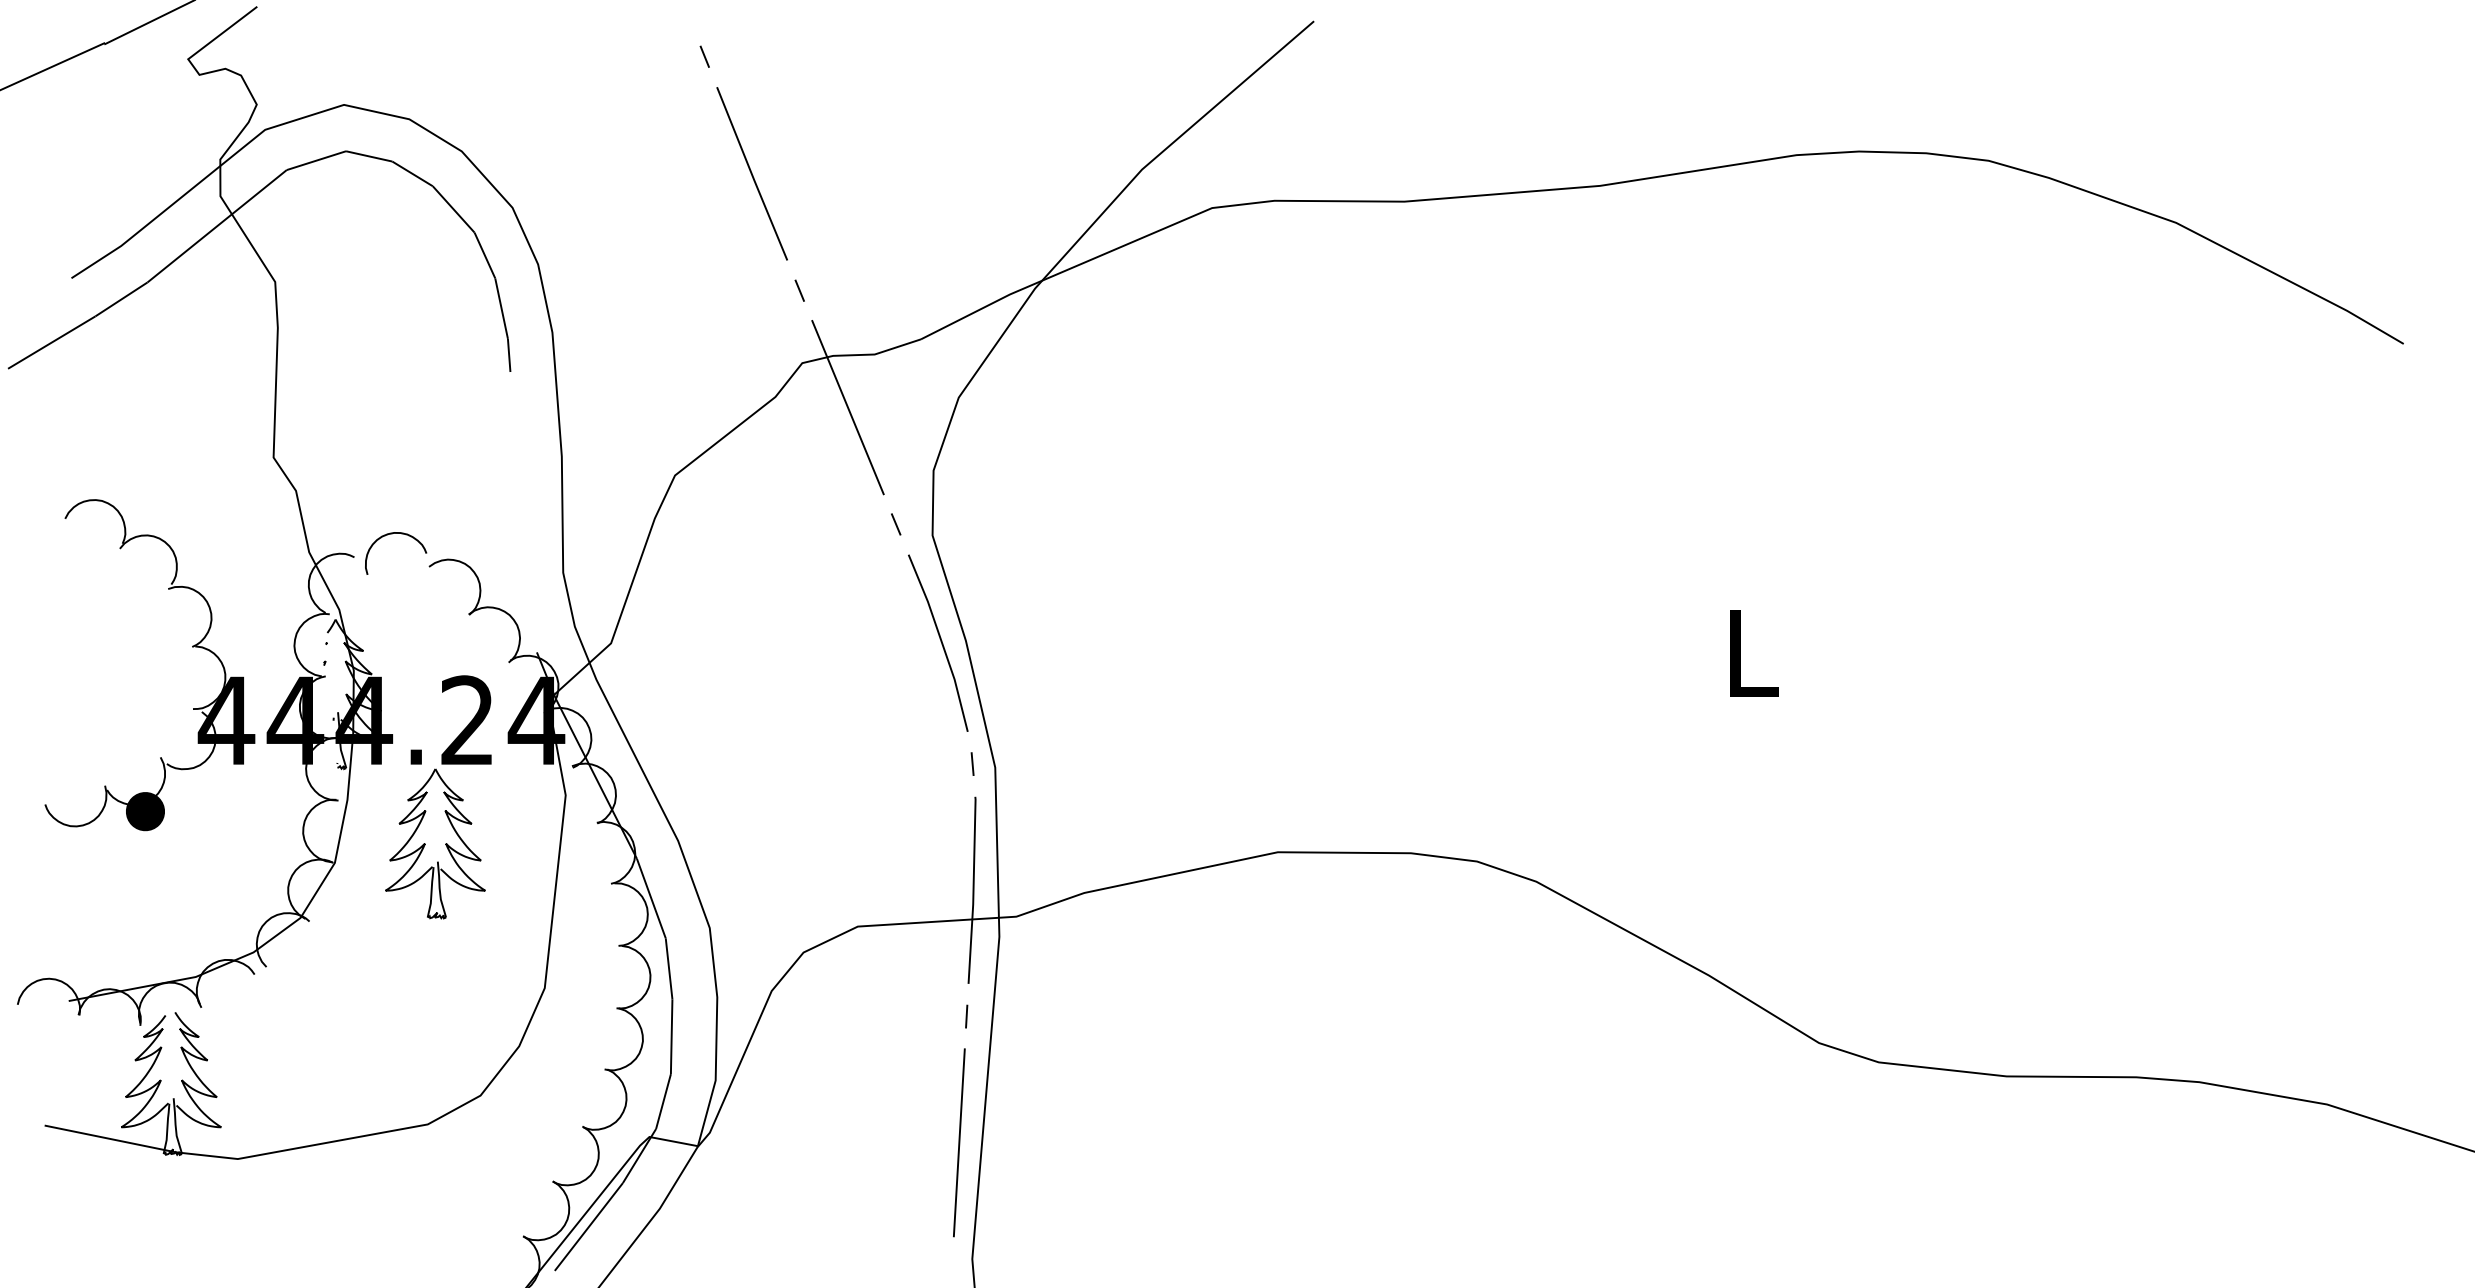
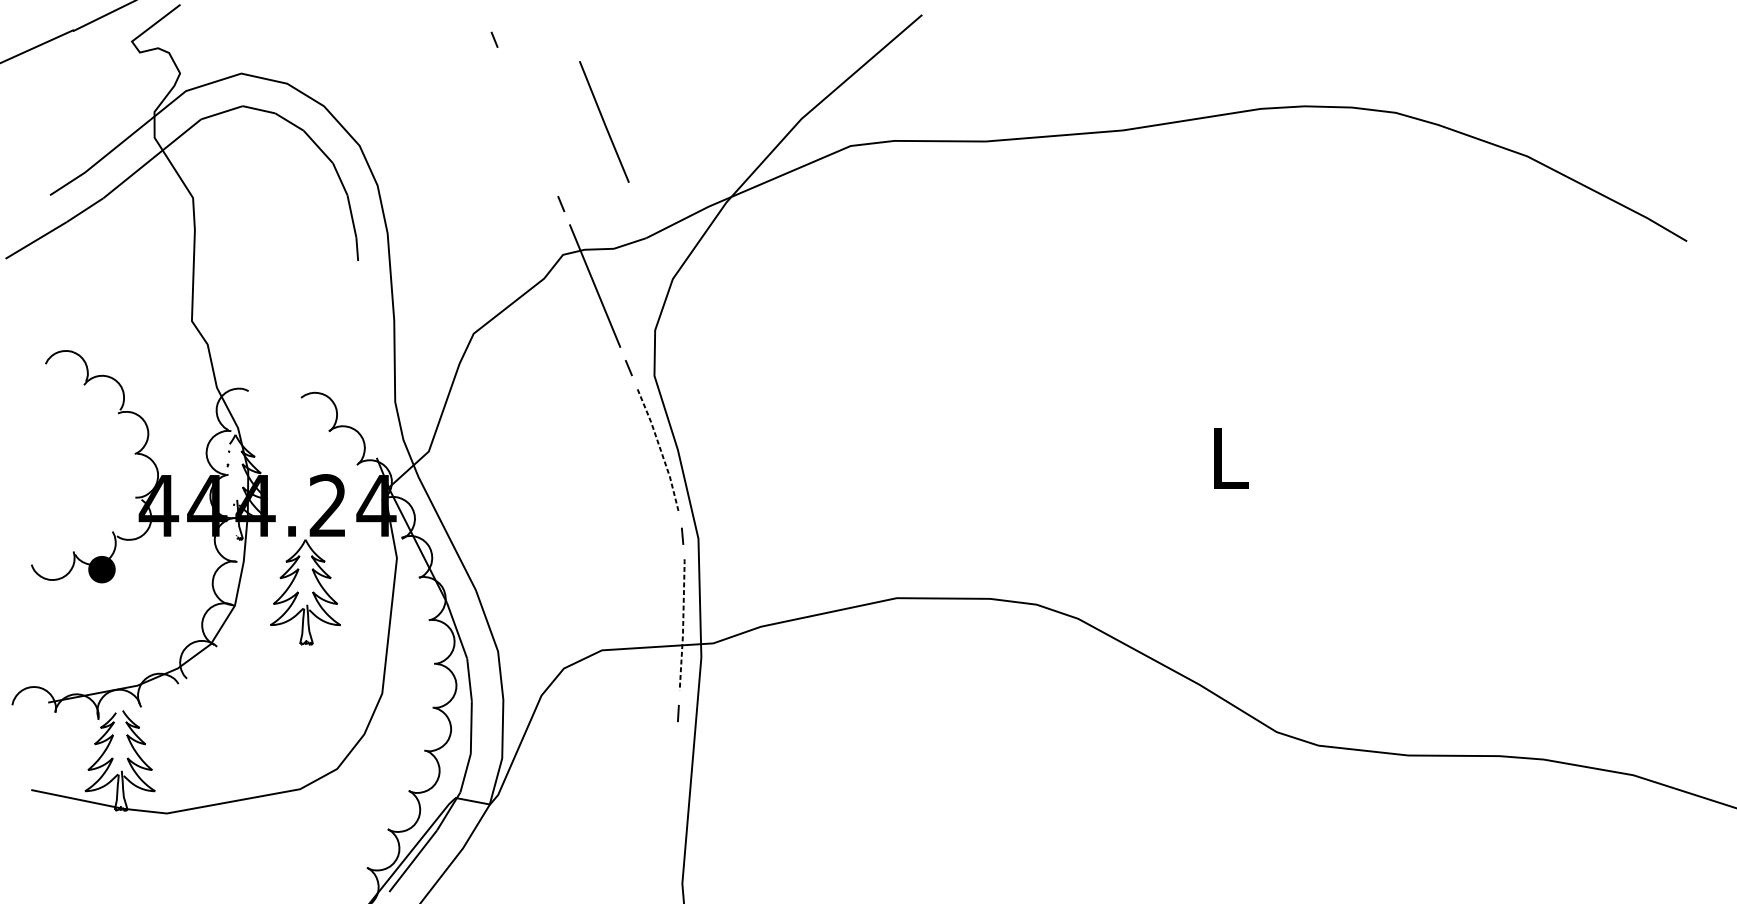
line: (751, 173) -> (603, 121), moved
curve: (392, 534) -> (275, 375), removed
line: (941, 642) -> (660, 450), solid -> dashed
line: (973, 890) -> (683, 625), solid -> dashed
line: (958, 1142) -> (672, 801), removed

